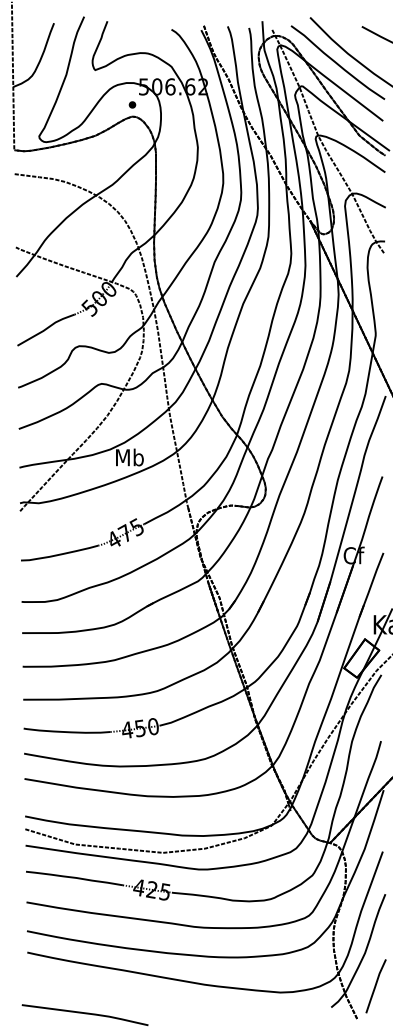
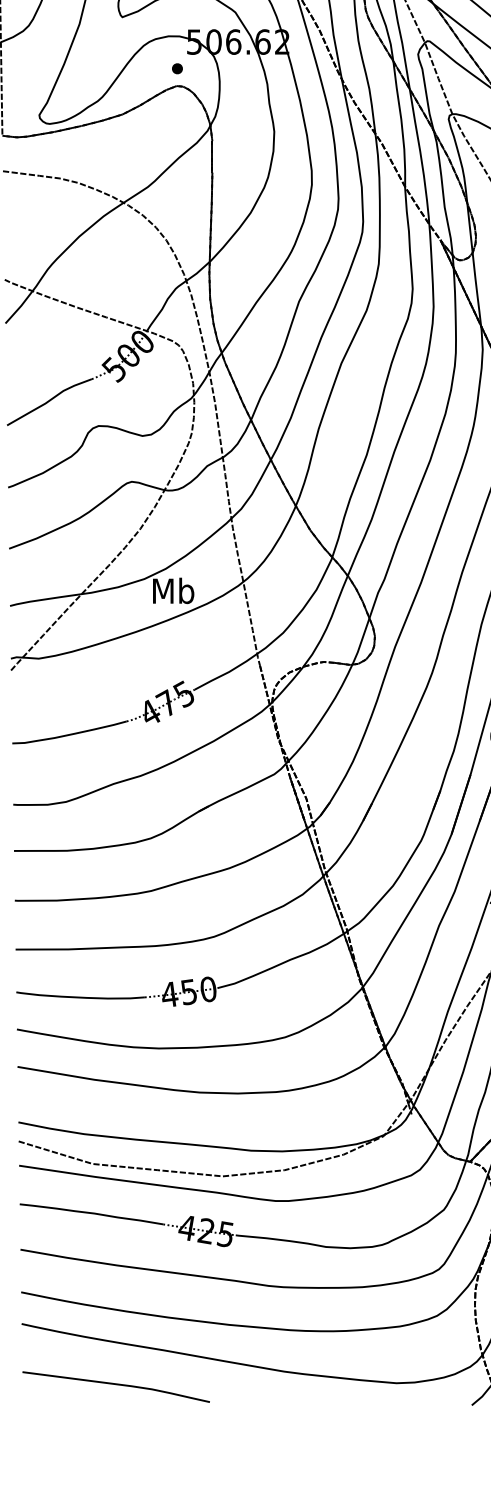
curve: (84, 1014) -> (115, 1386), moved

